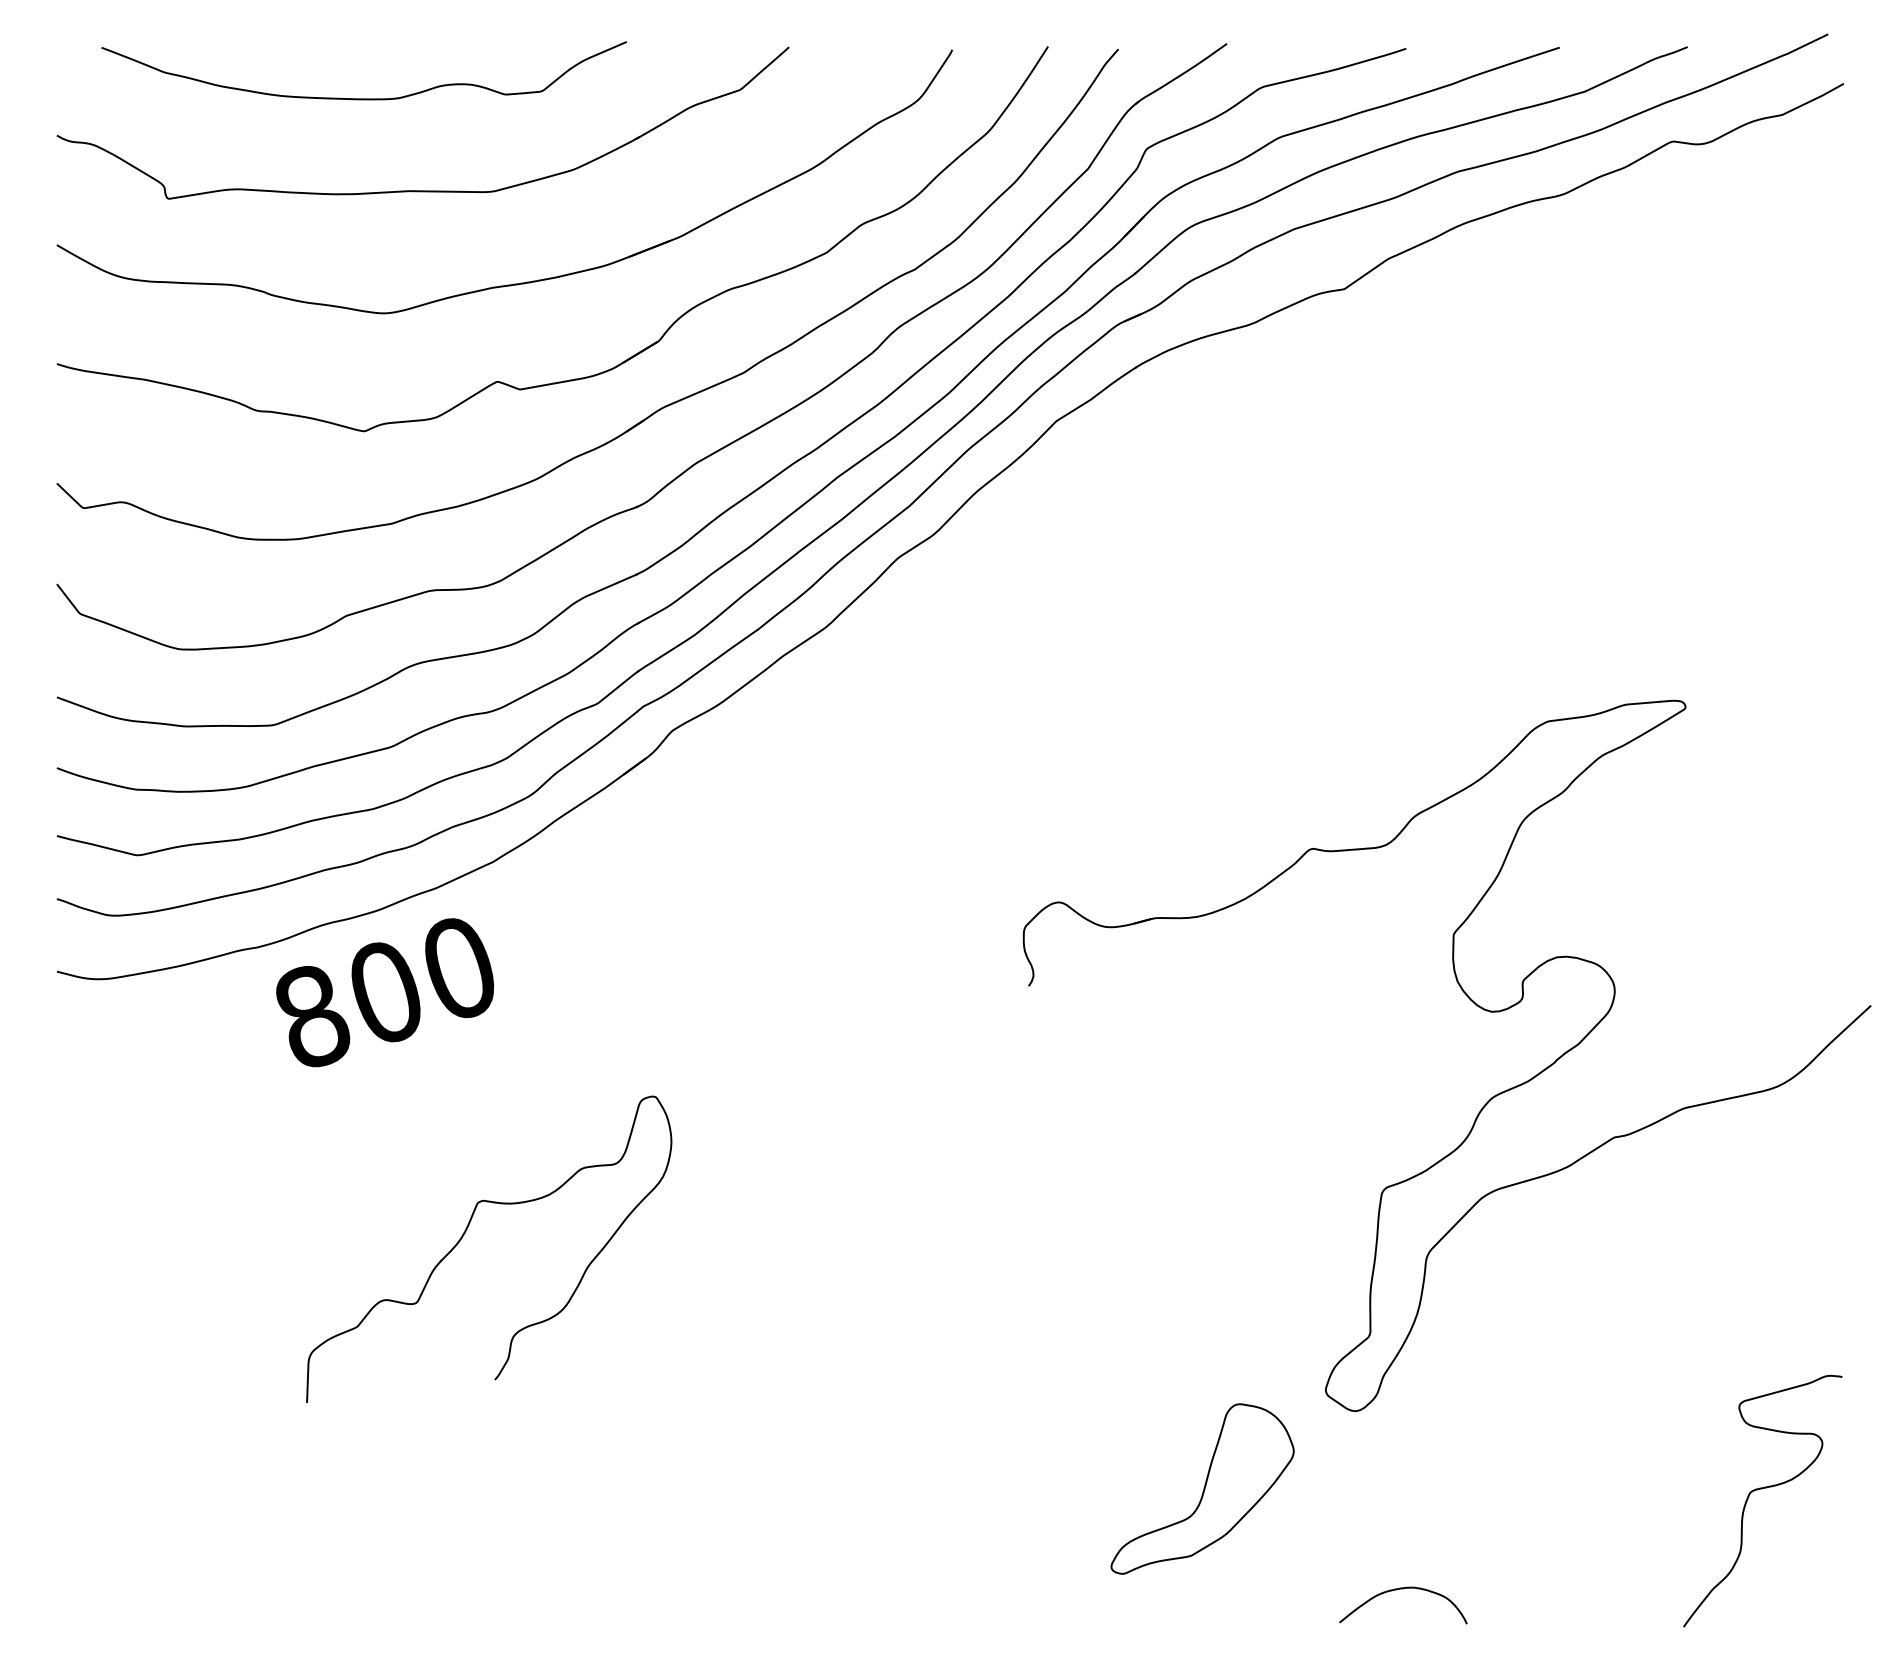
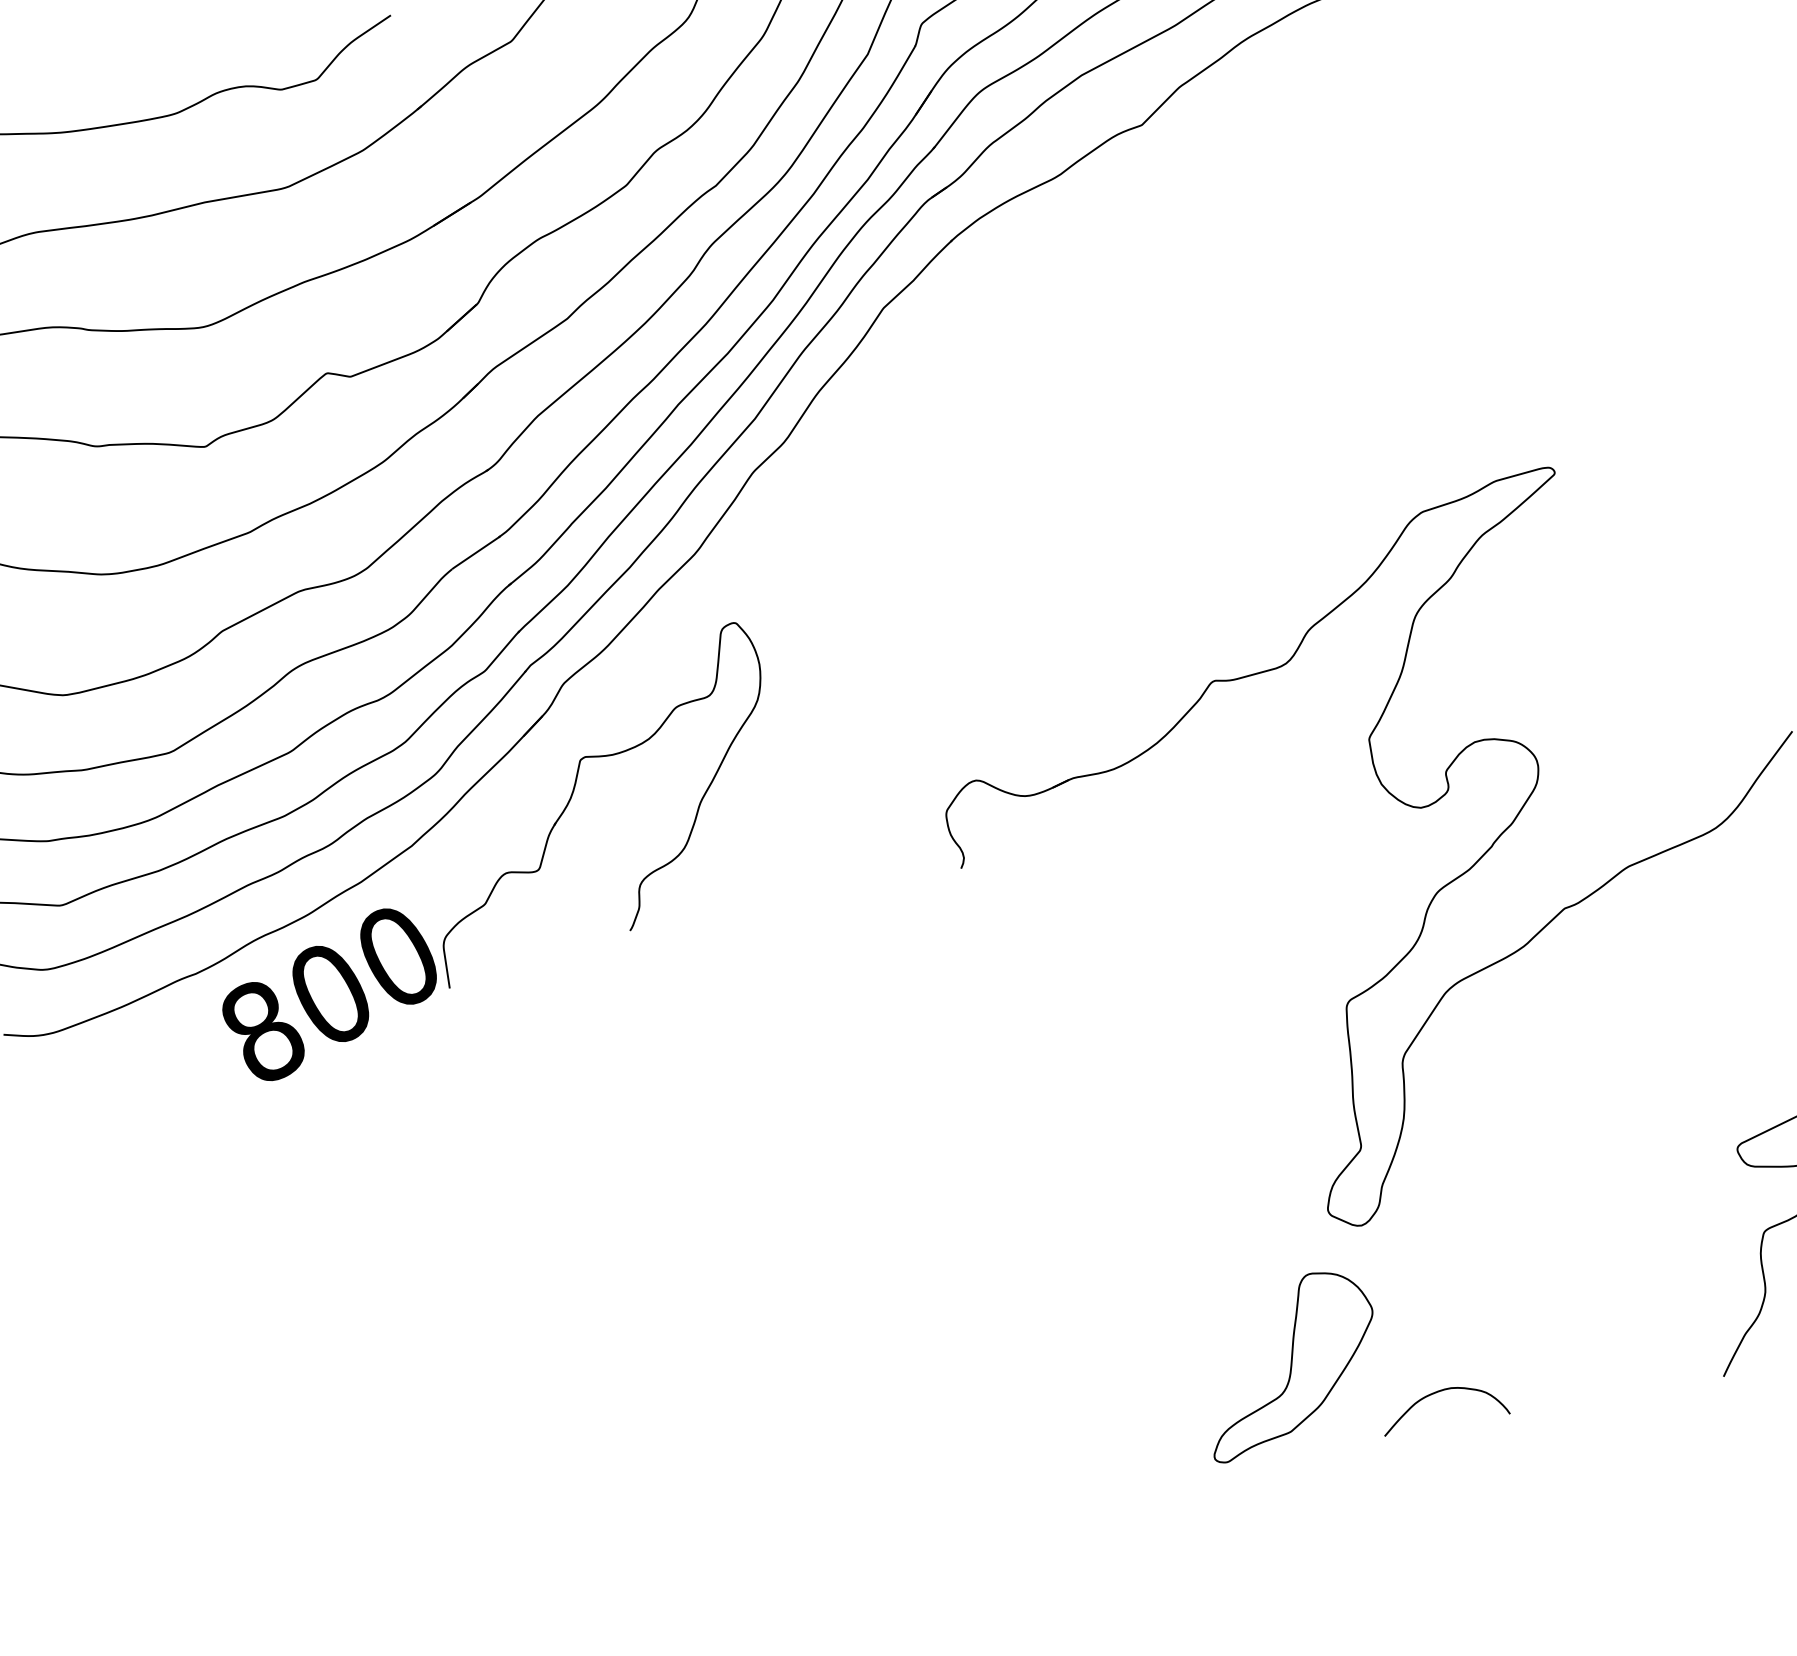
part: (464, 1235) -> (573, 794), moved
part: (1202, 1488) -> (1289, 1363), moved

